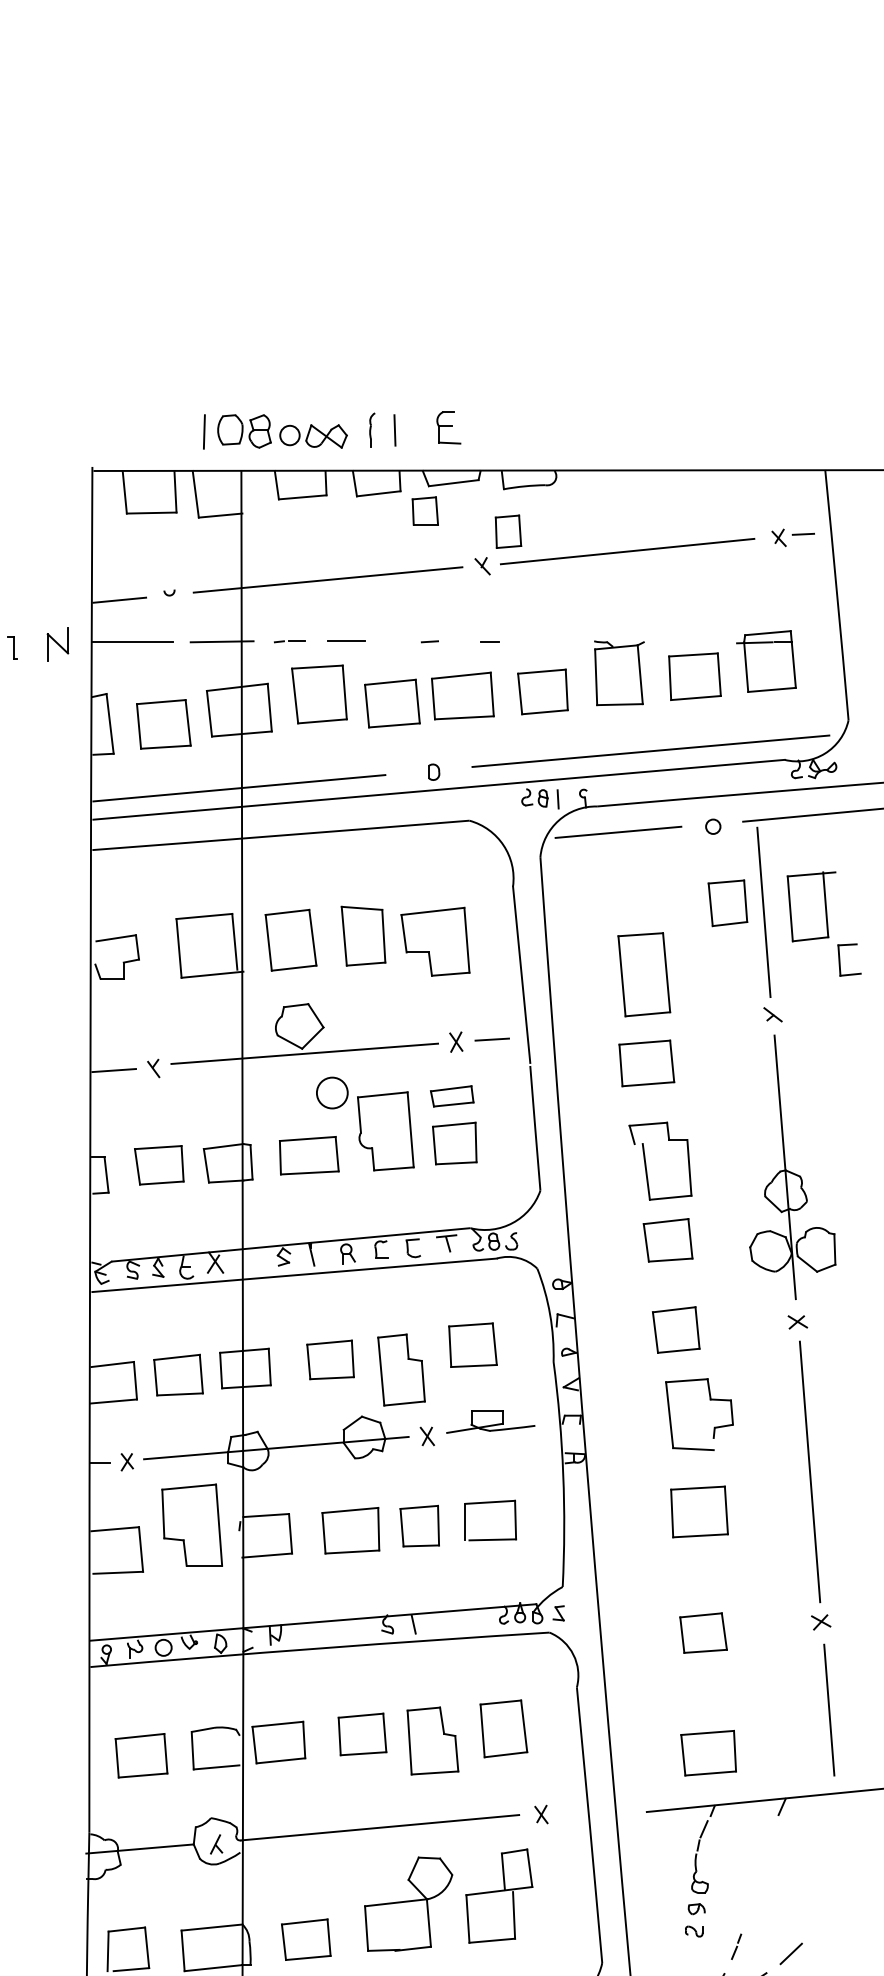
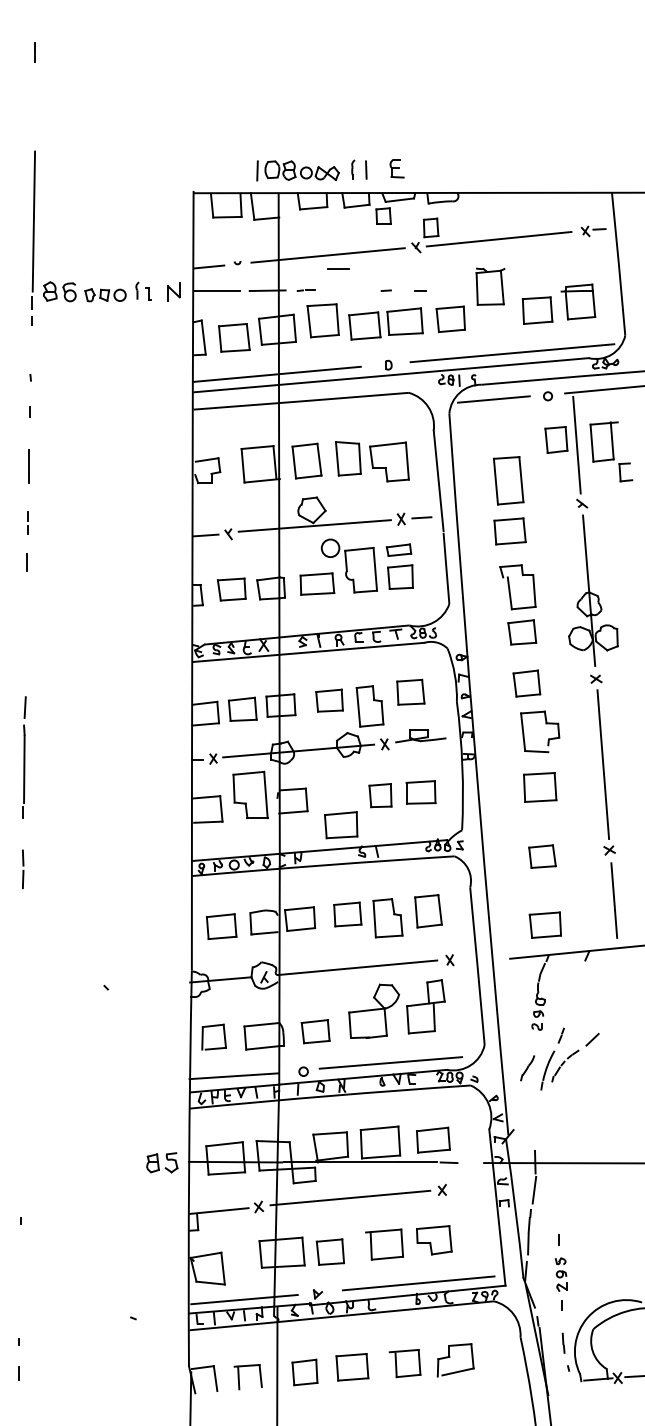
line: (346, 639) -> (338, 268), moved
part: (619, 672) -> (490, 286), moved
part: (351, 1531) -> (341, 825), moved

